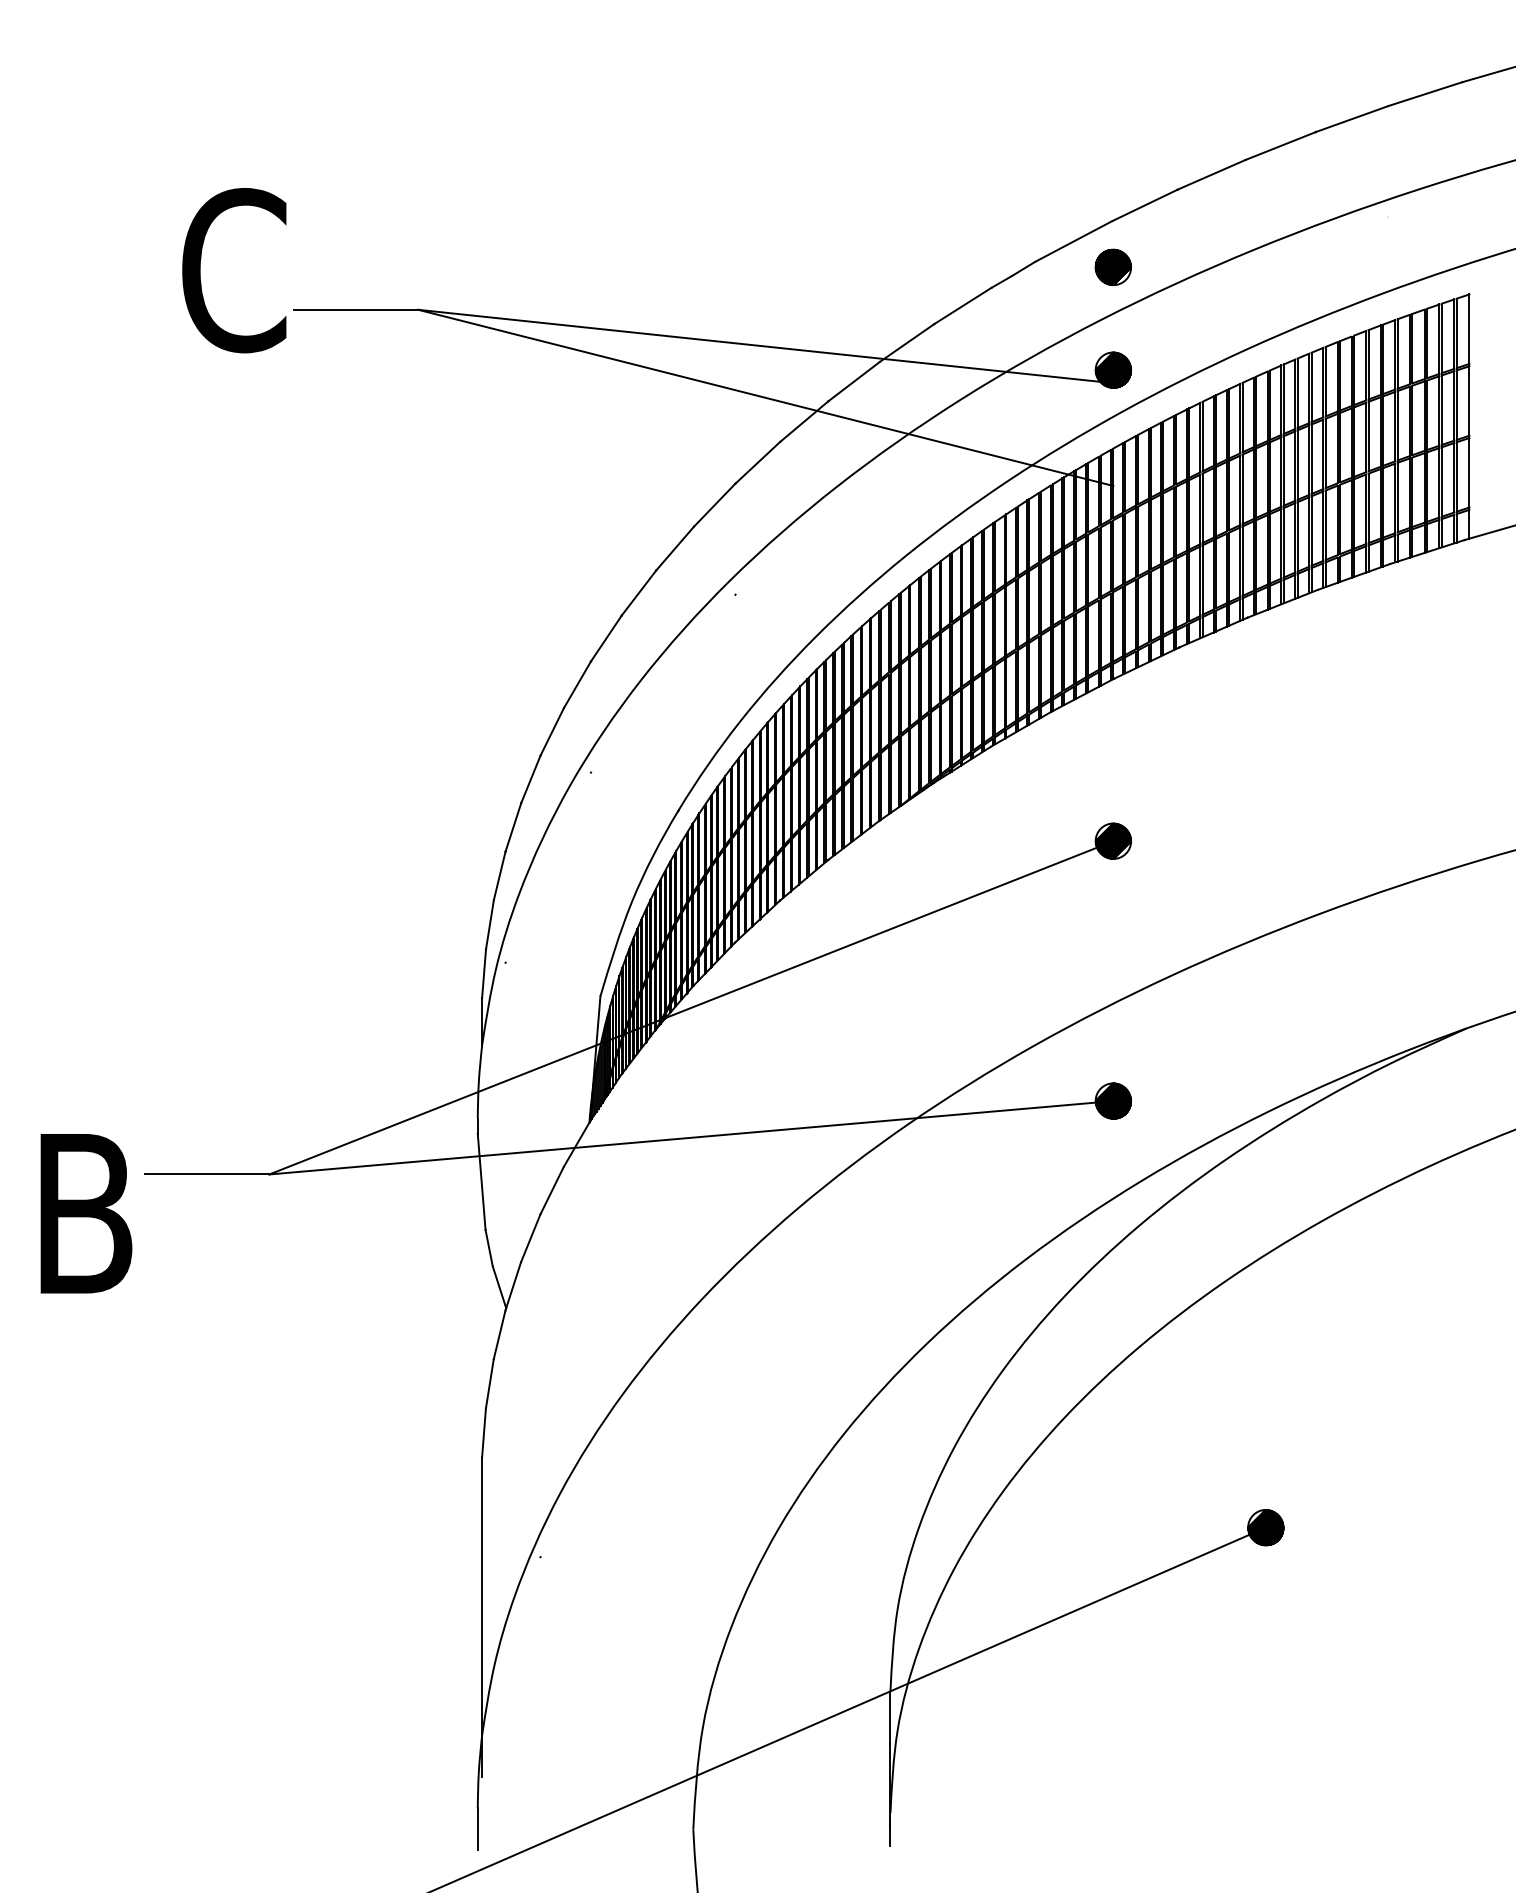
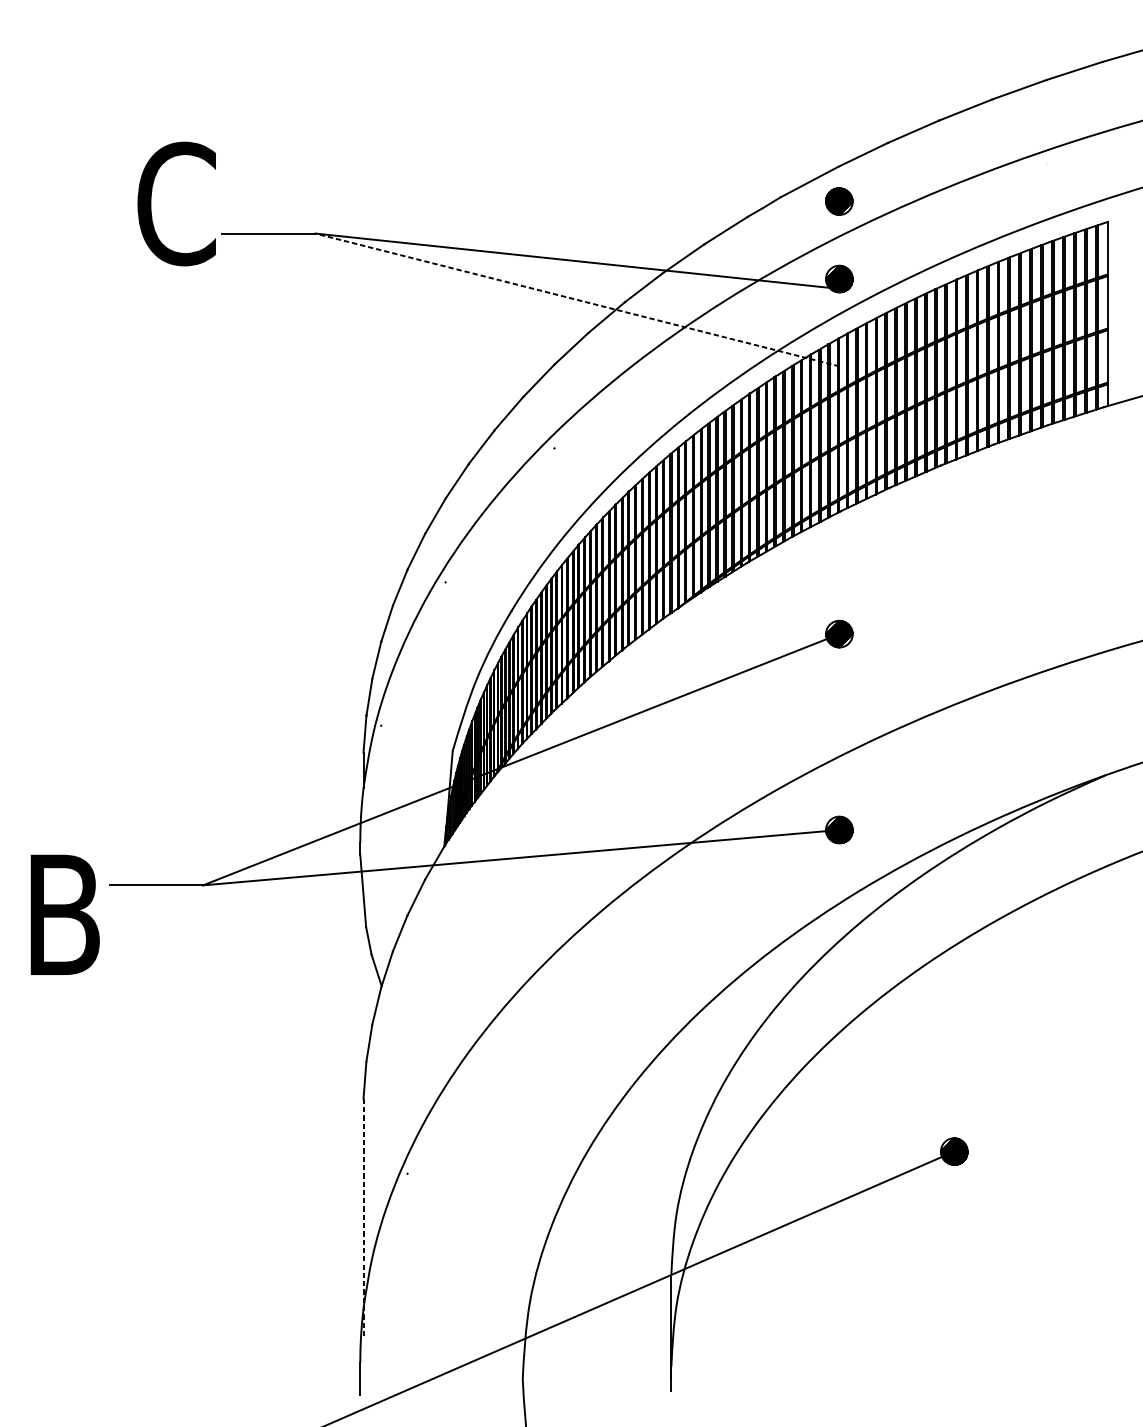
line: (765, 397) -> (577, 299), solid -> dashed
line: (482, 1617) -> (363, 1219), solid -> dashed

